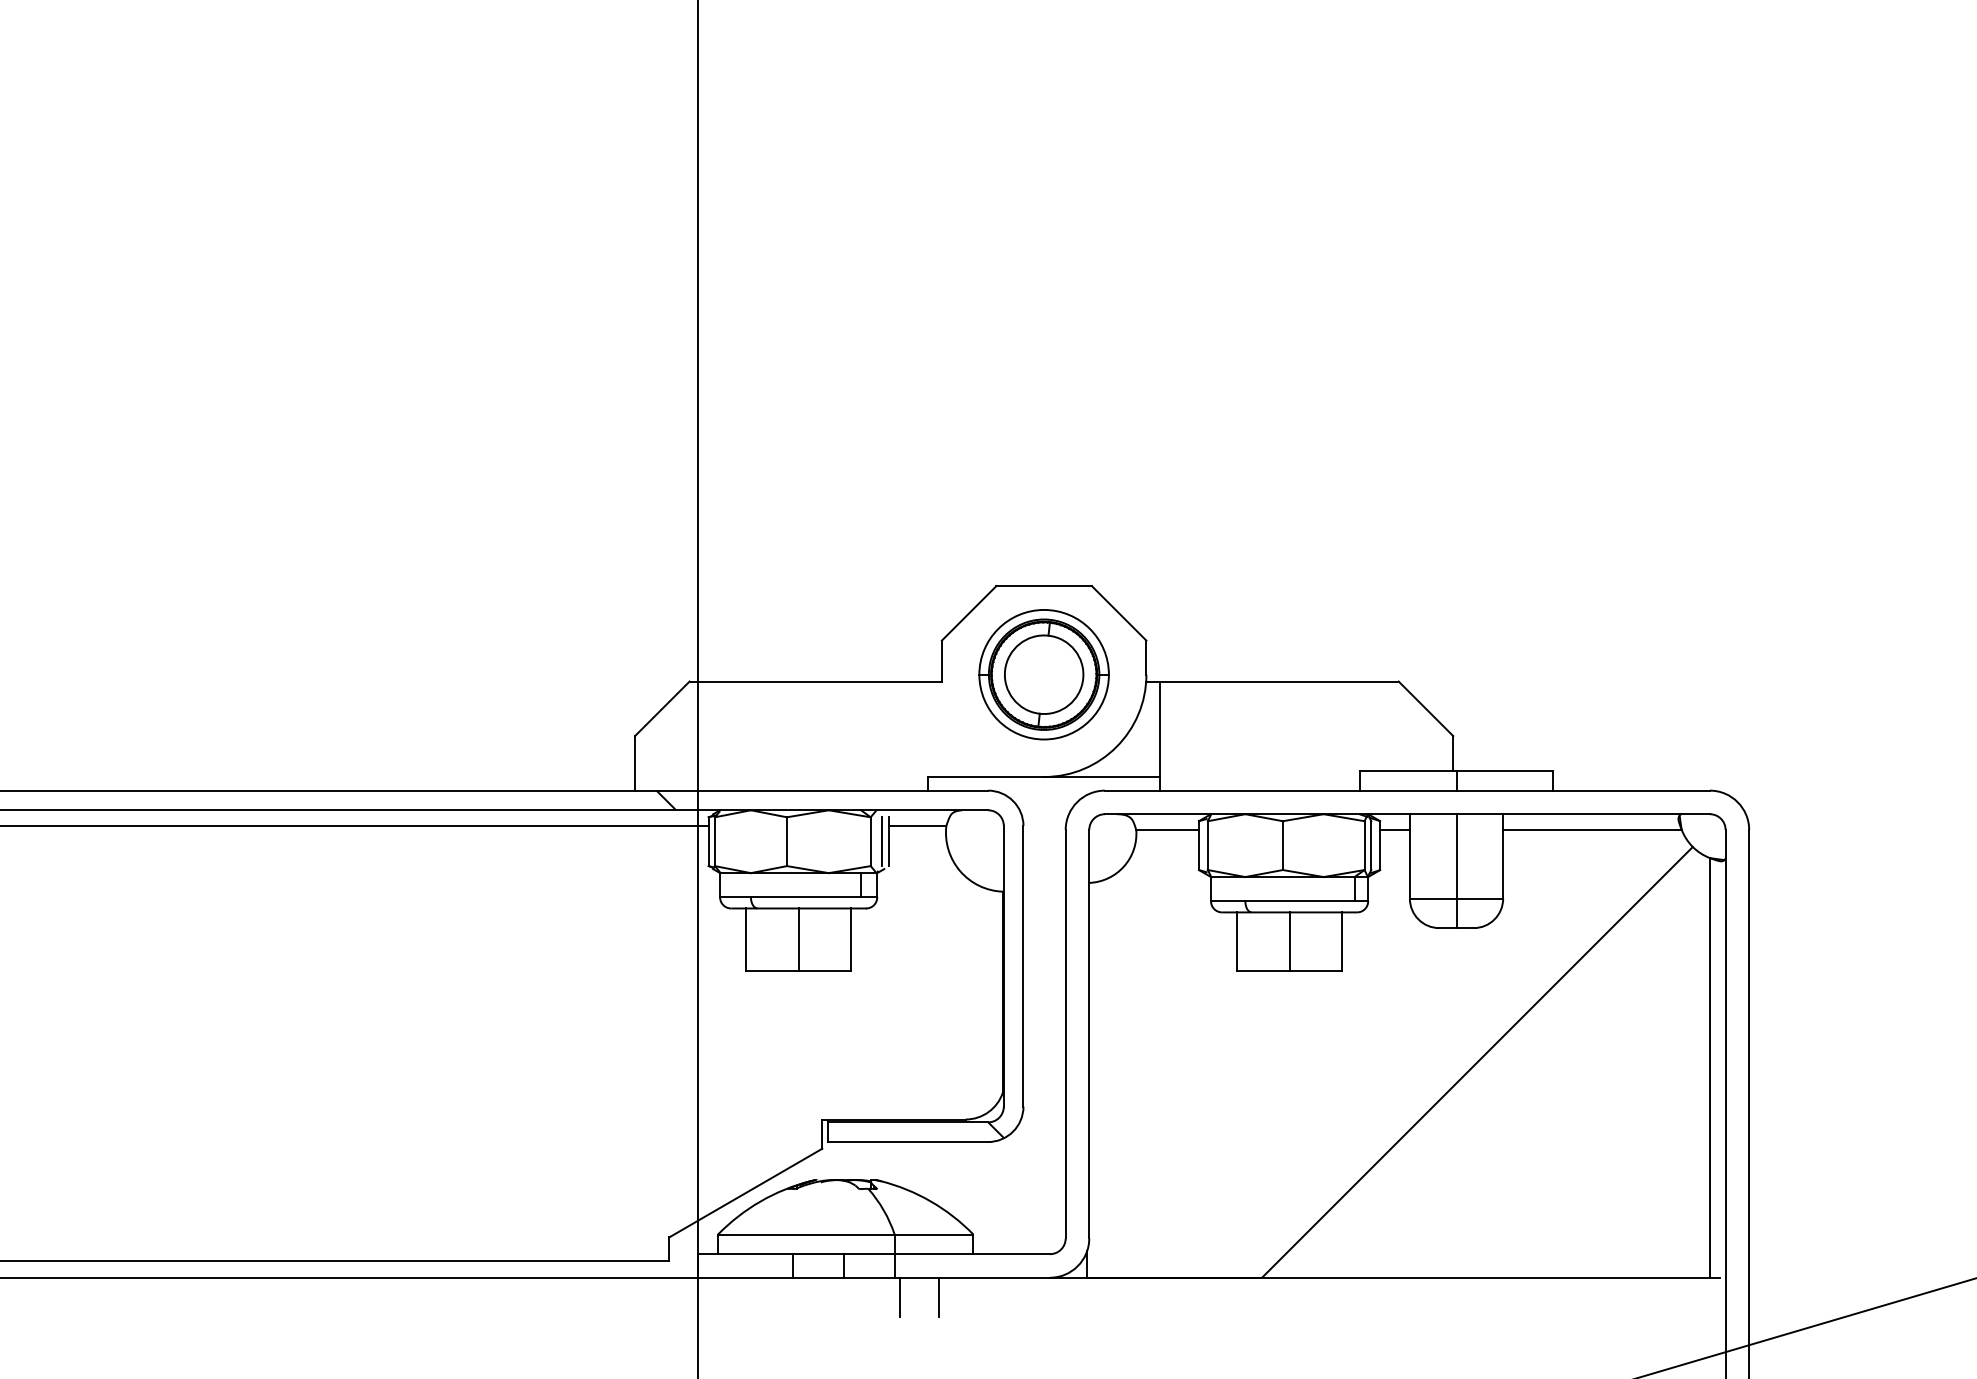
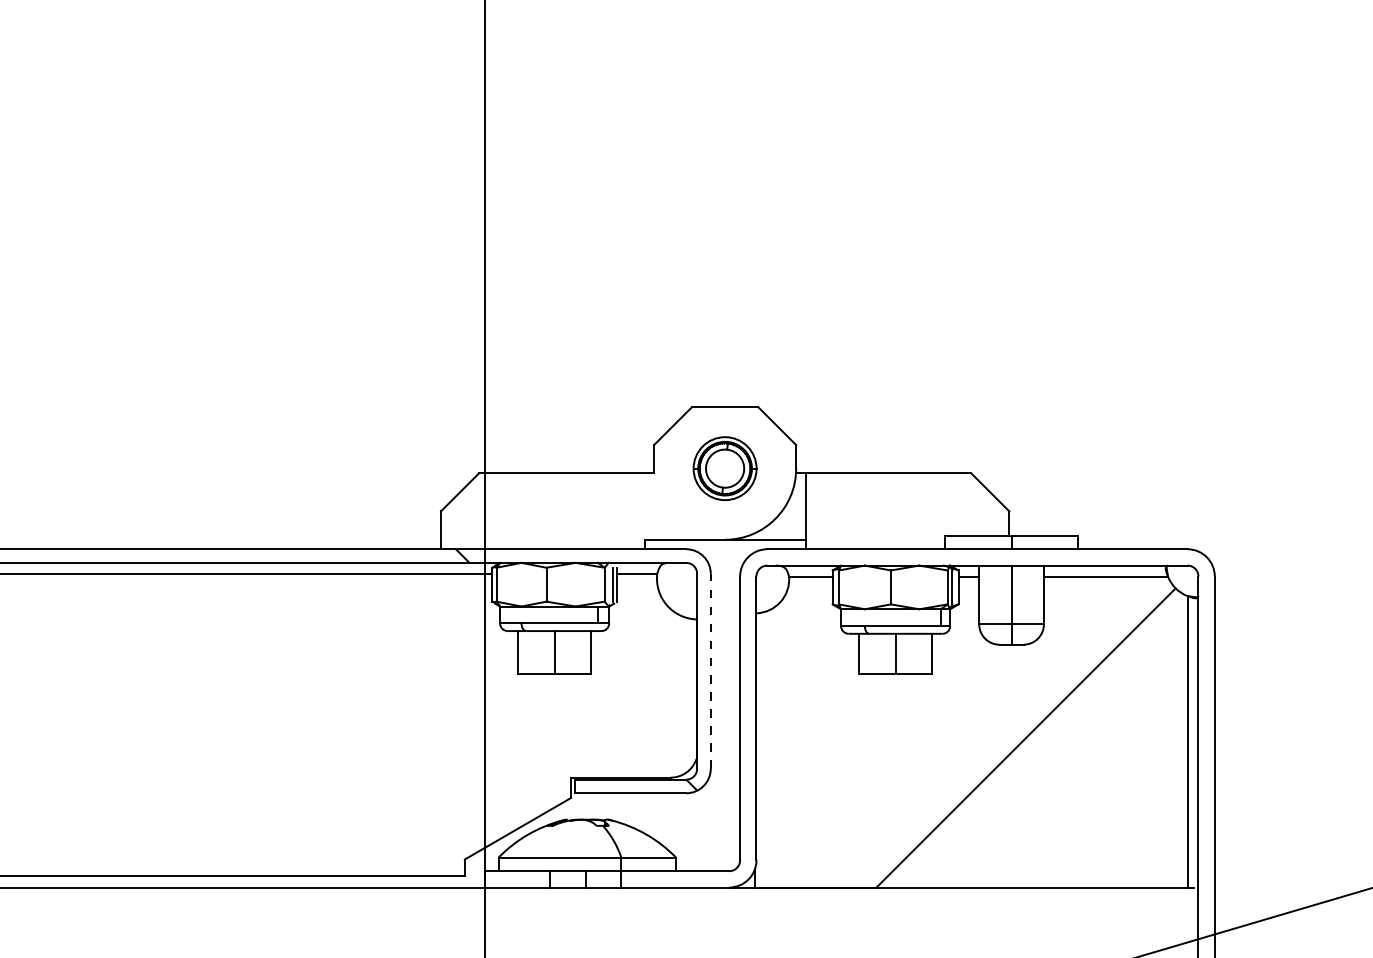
part: (1043, 674) -> (724, 468), size x0.7
line: (1023, 965) -> (710, 670), solid -> dashed
line: (899, 1296) -> (624, 900), removed
line: (939, 1296) -> (652, 900), removed

